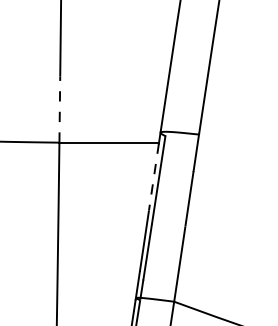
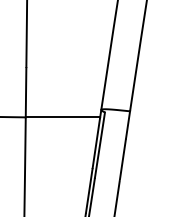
line: (59, 109) -> (25, 92), dashed -> solid
line: (153, 177) -> (96, 143), dashed -> solid

